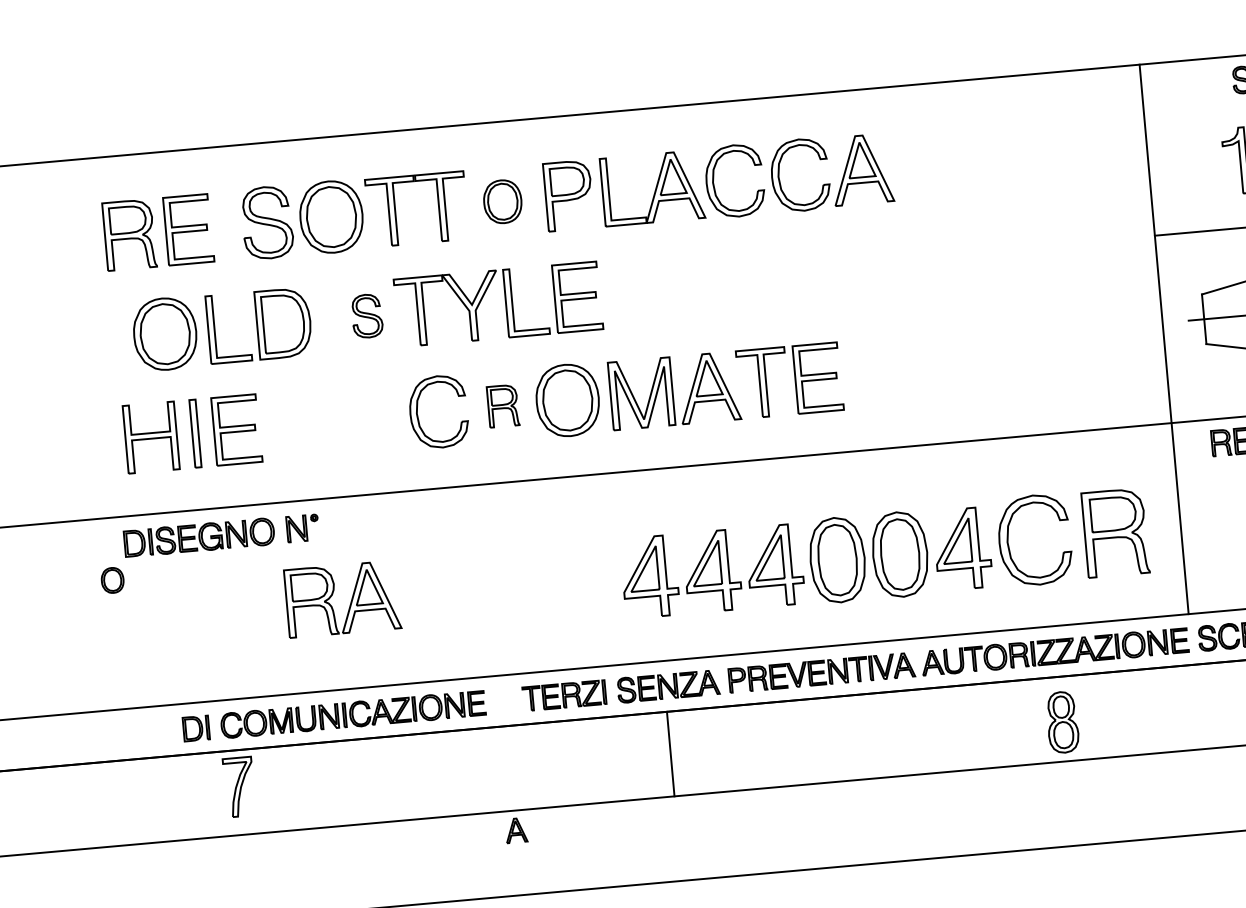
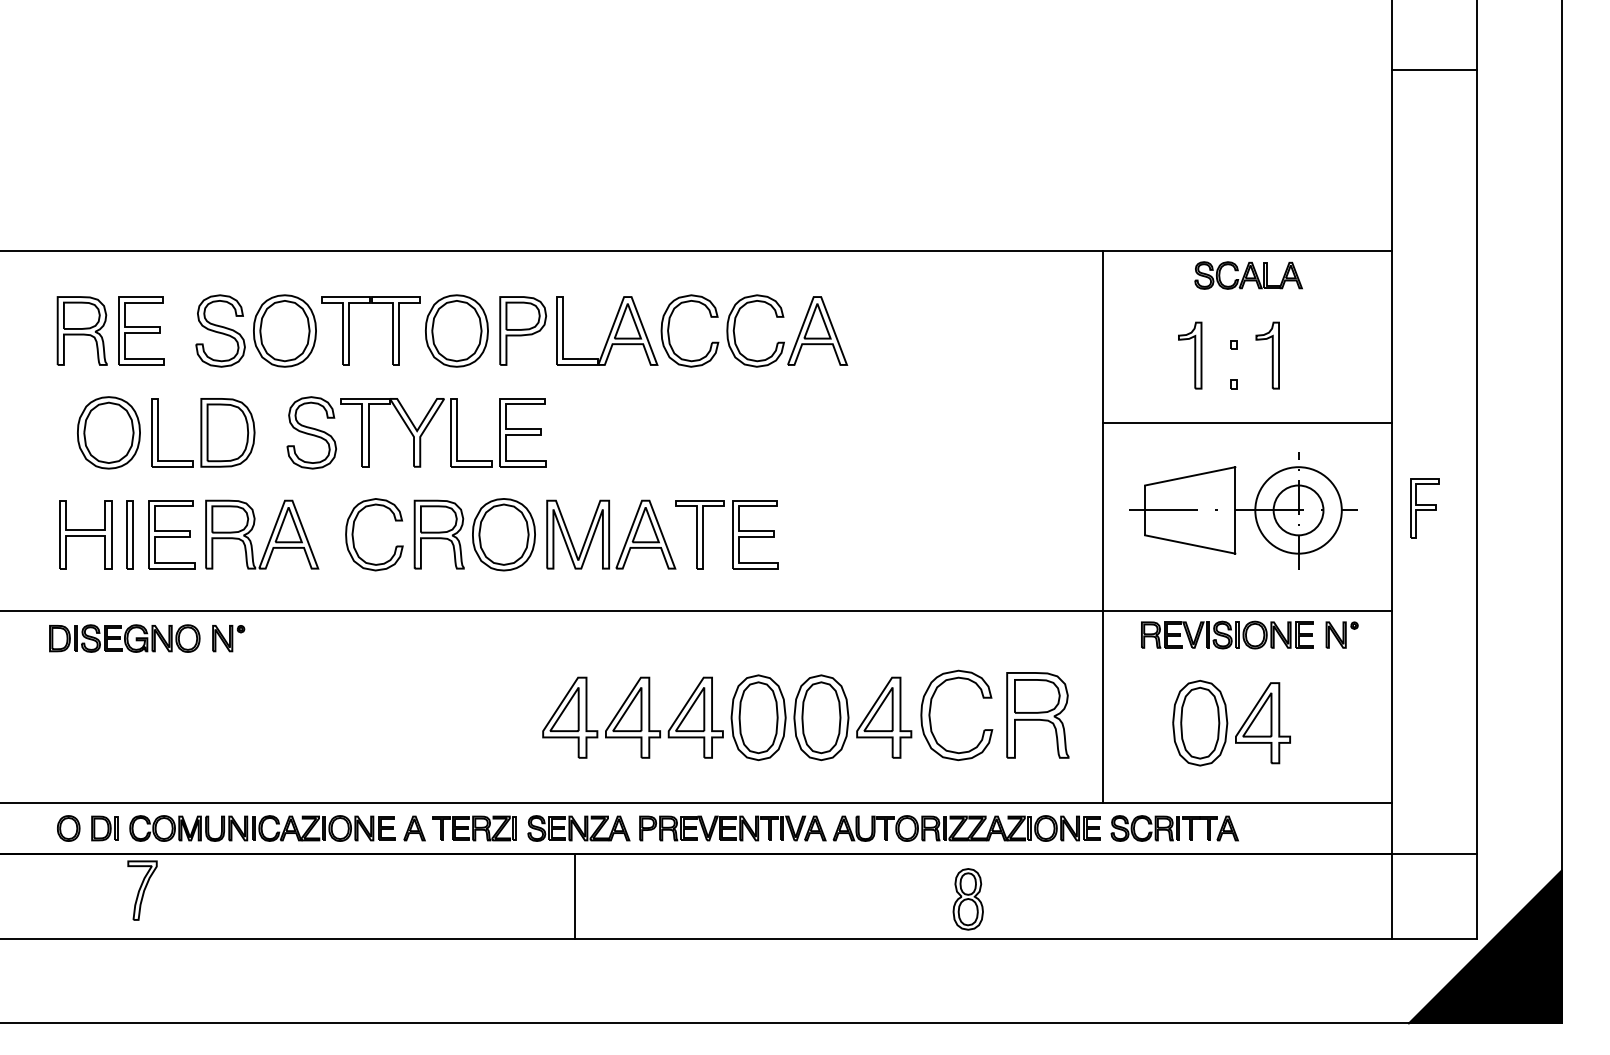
part: (502, 201) -> (456, 330), size x1.67
part: (366, 315) -> (311, 432), size x1.67
part: (502, 406) -> (438, 534), size x1.67
part: (112, 580) -> (68, 828), moved
part: (351, 599) -> (270, 535), moved
part: (516, 830) -> (414, 828), moved

